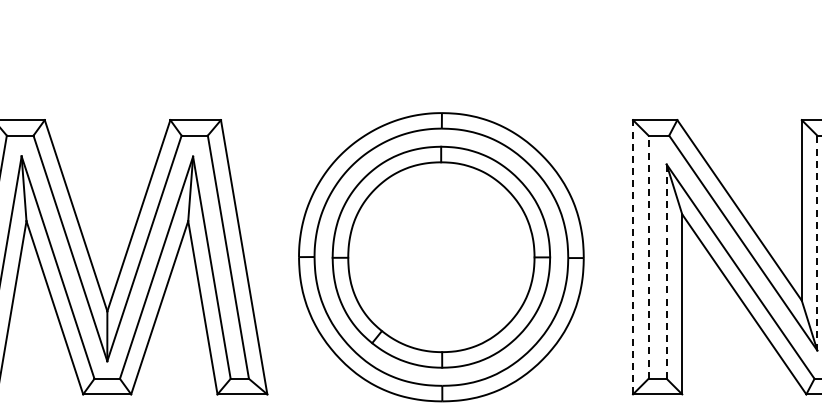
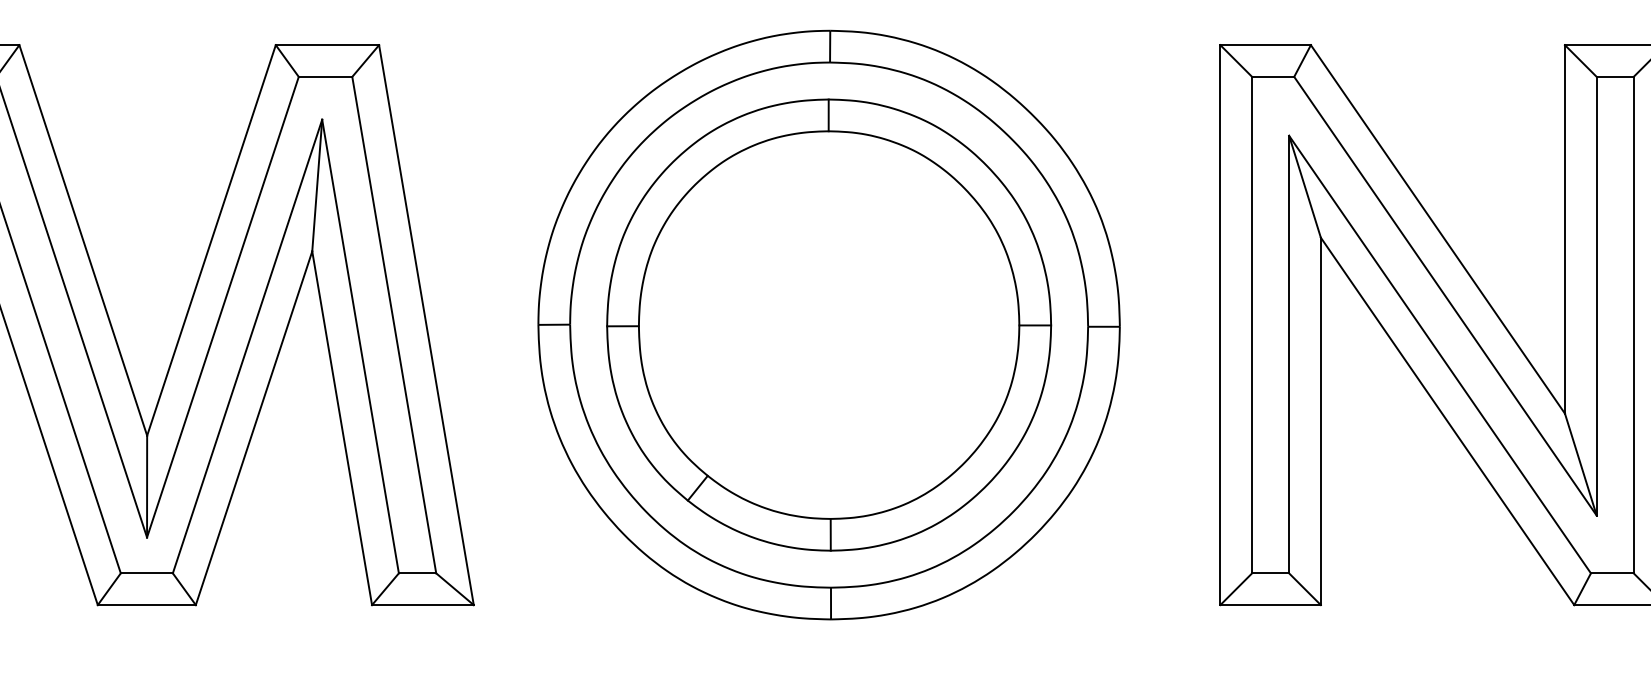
line: (817, 242) -> (1597, 295), dashed -> solid
line: (633, 256) -> (1221, 323), dashed -> solid
line: (648, 257) -> (1251, 325), dashed -> solid
line: (666, 272) -> (1288, 356), dashed -> solid

